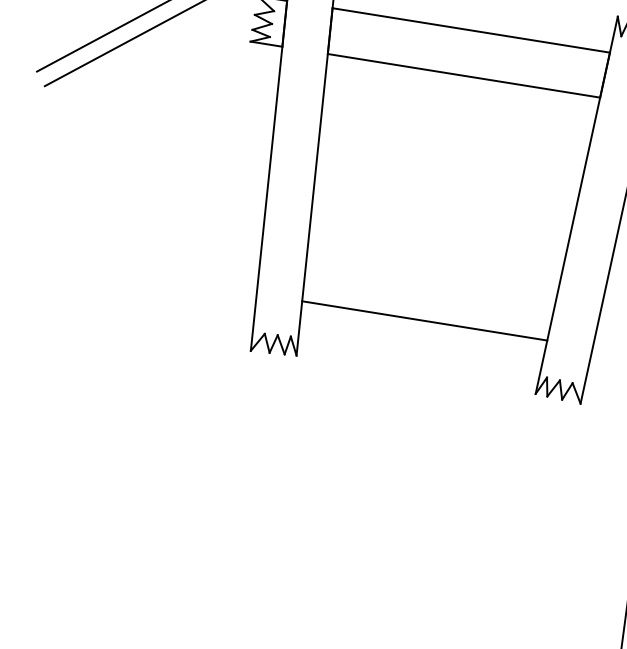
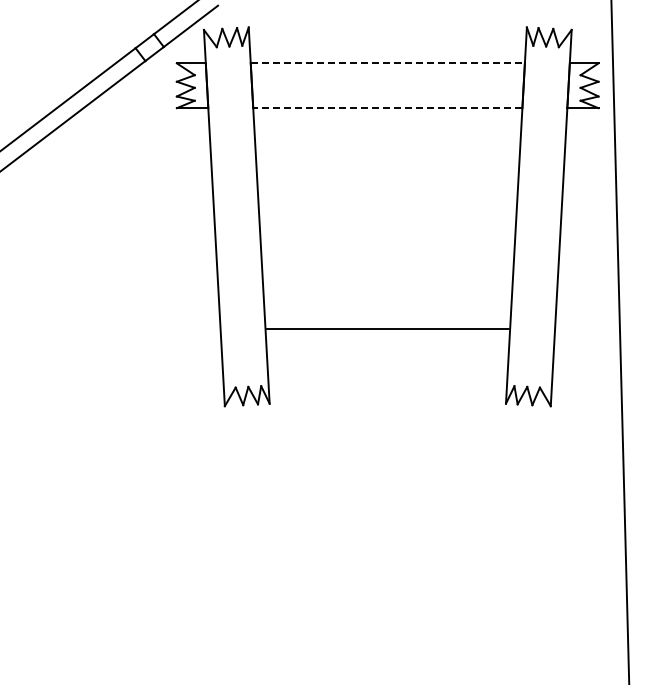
line: (471, 30) -> (388, 63), solid -> dashed
line: (463, 76) -> (387, 108), solid -> dashed
line: (424, 320) -> (387, 329), moved

